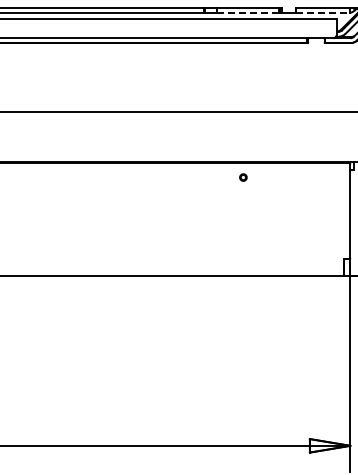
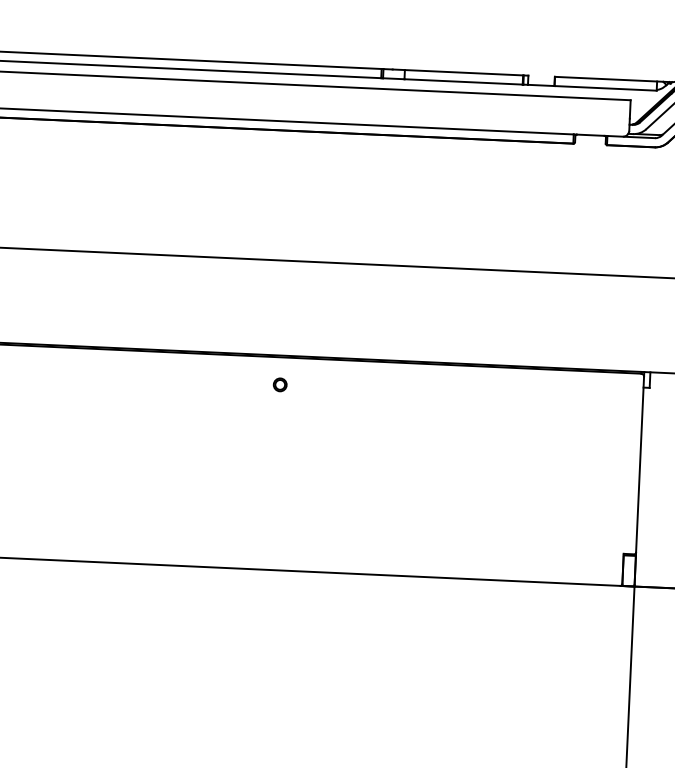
line: (248, 13) -> (464, 82), dashed -> solid
line: (323, 13) -> (606, 89), dashed -> solid
part: (243, 177) -> (280, 384), moved

